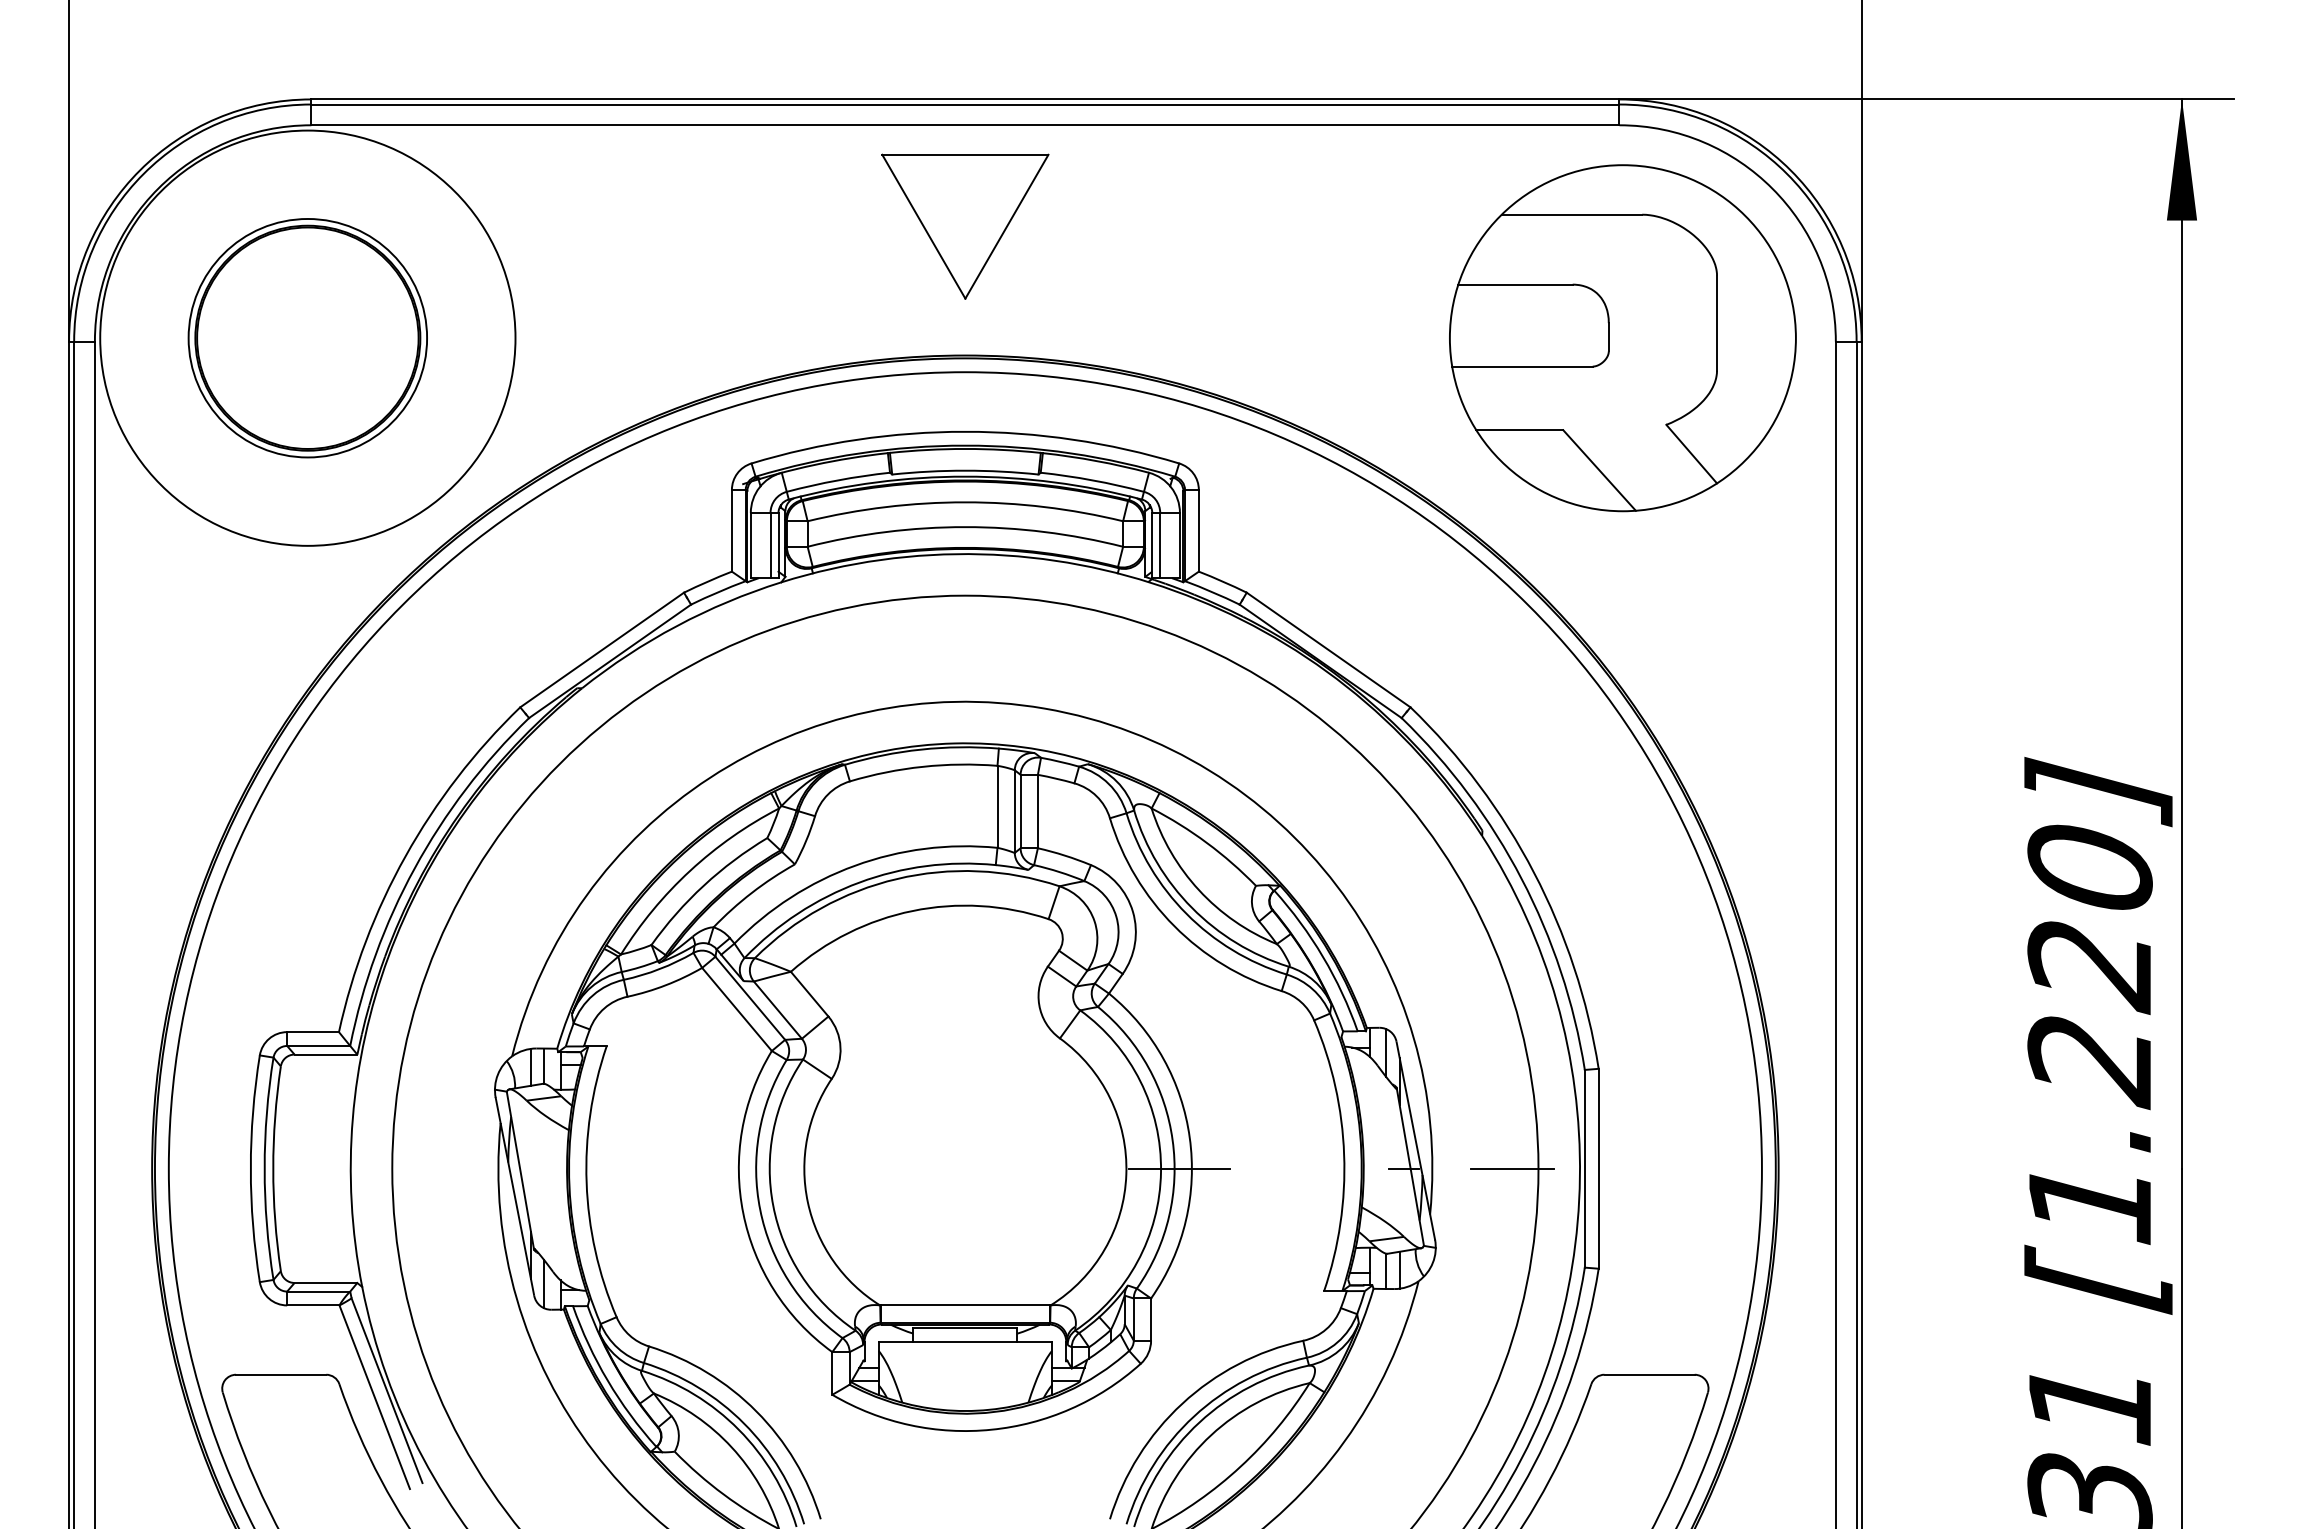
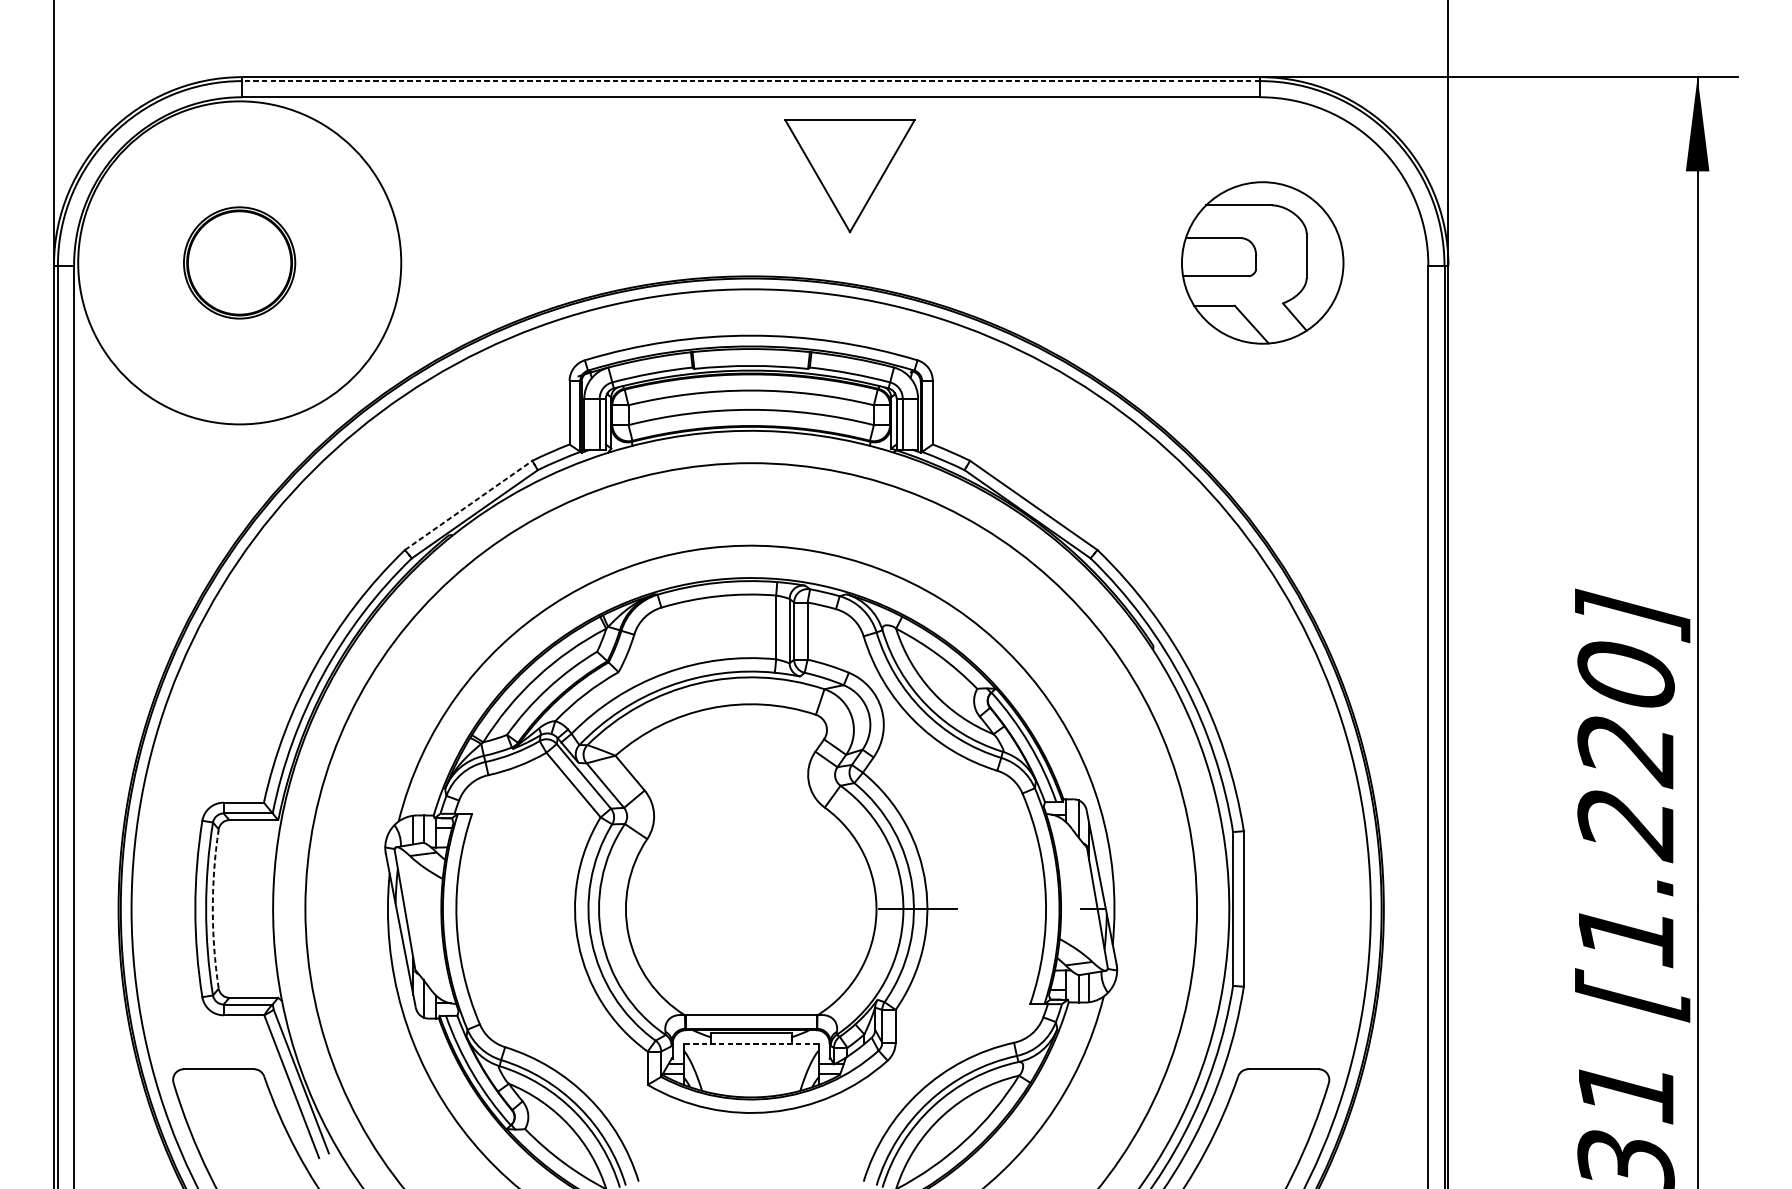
line: (964, 104) -> (750, 81), solid -> dashed
part: (965, 226) -> (850, 175), moved
part: (307, 338) -> (239, 263), size x0.6
part: (1622, 338) -> (1262, 263), size x0.6
line: (602, 650) -> (468, 505), solid -> dashed
arc: (273, 1168) -> (213, 908), solid -> dashed
line: (1511, 1168) -> (1176, 908), removed
line: (965, 1341) -> (751, 1043), solid -> dashed

